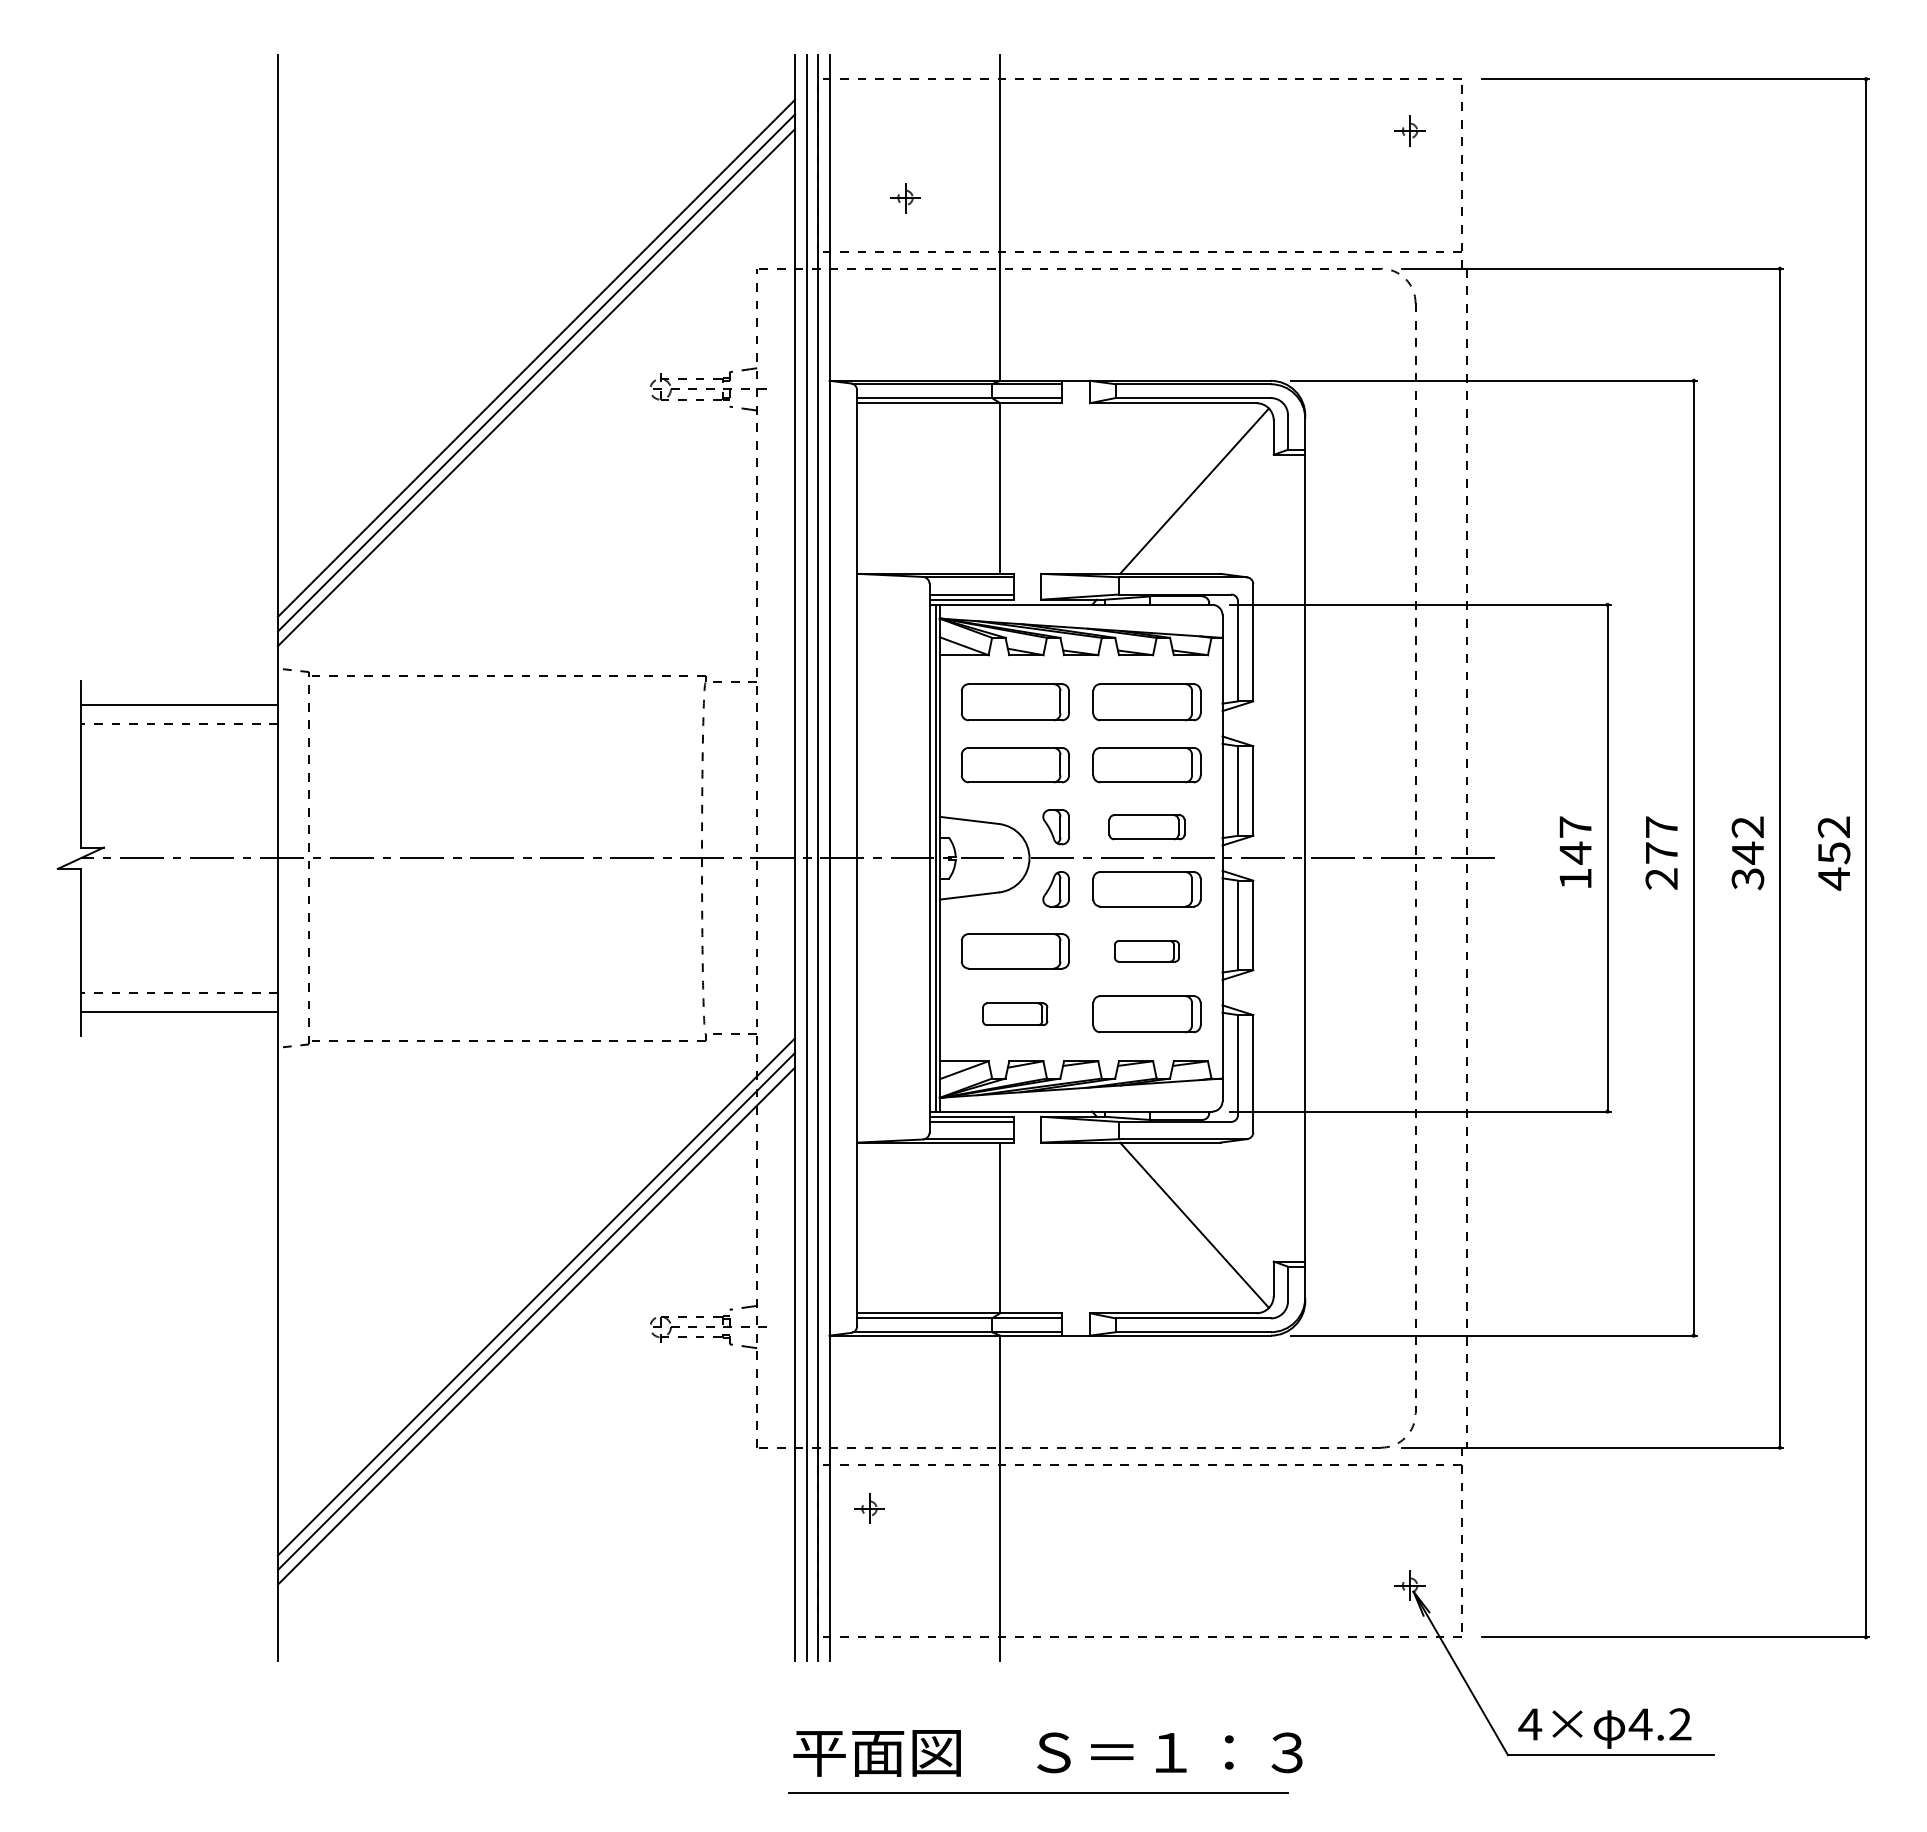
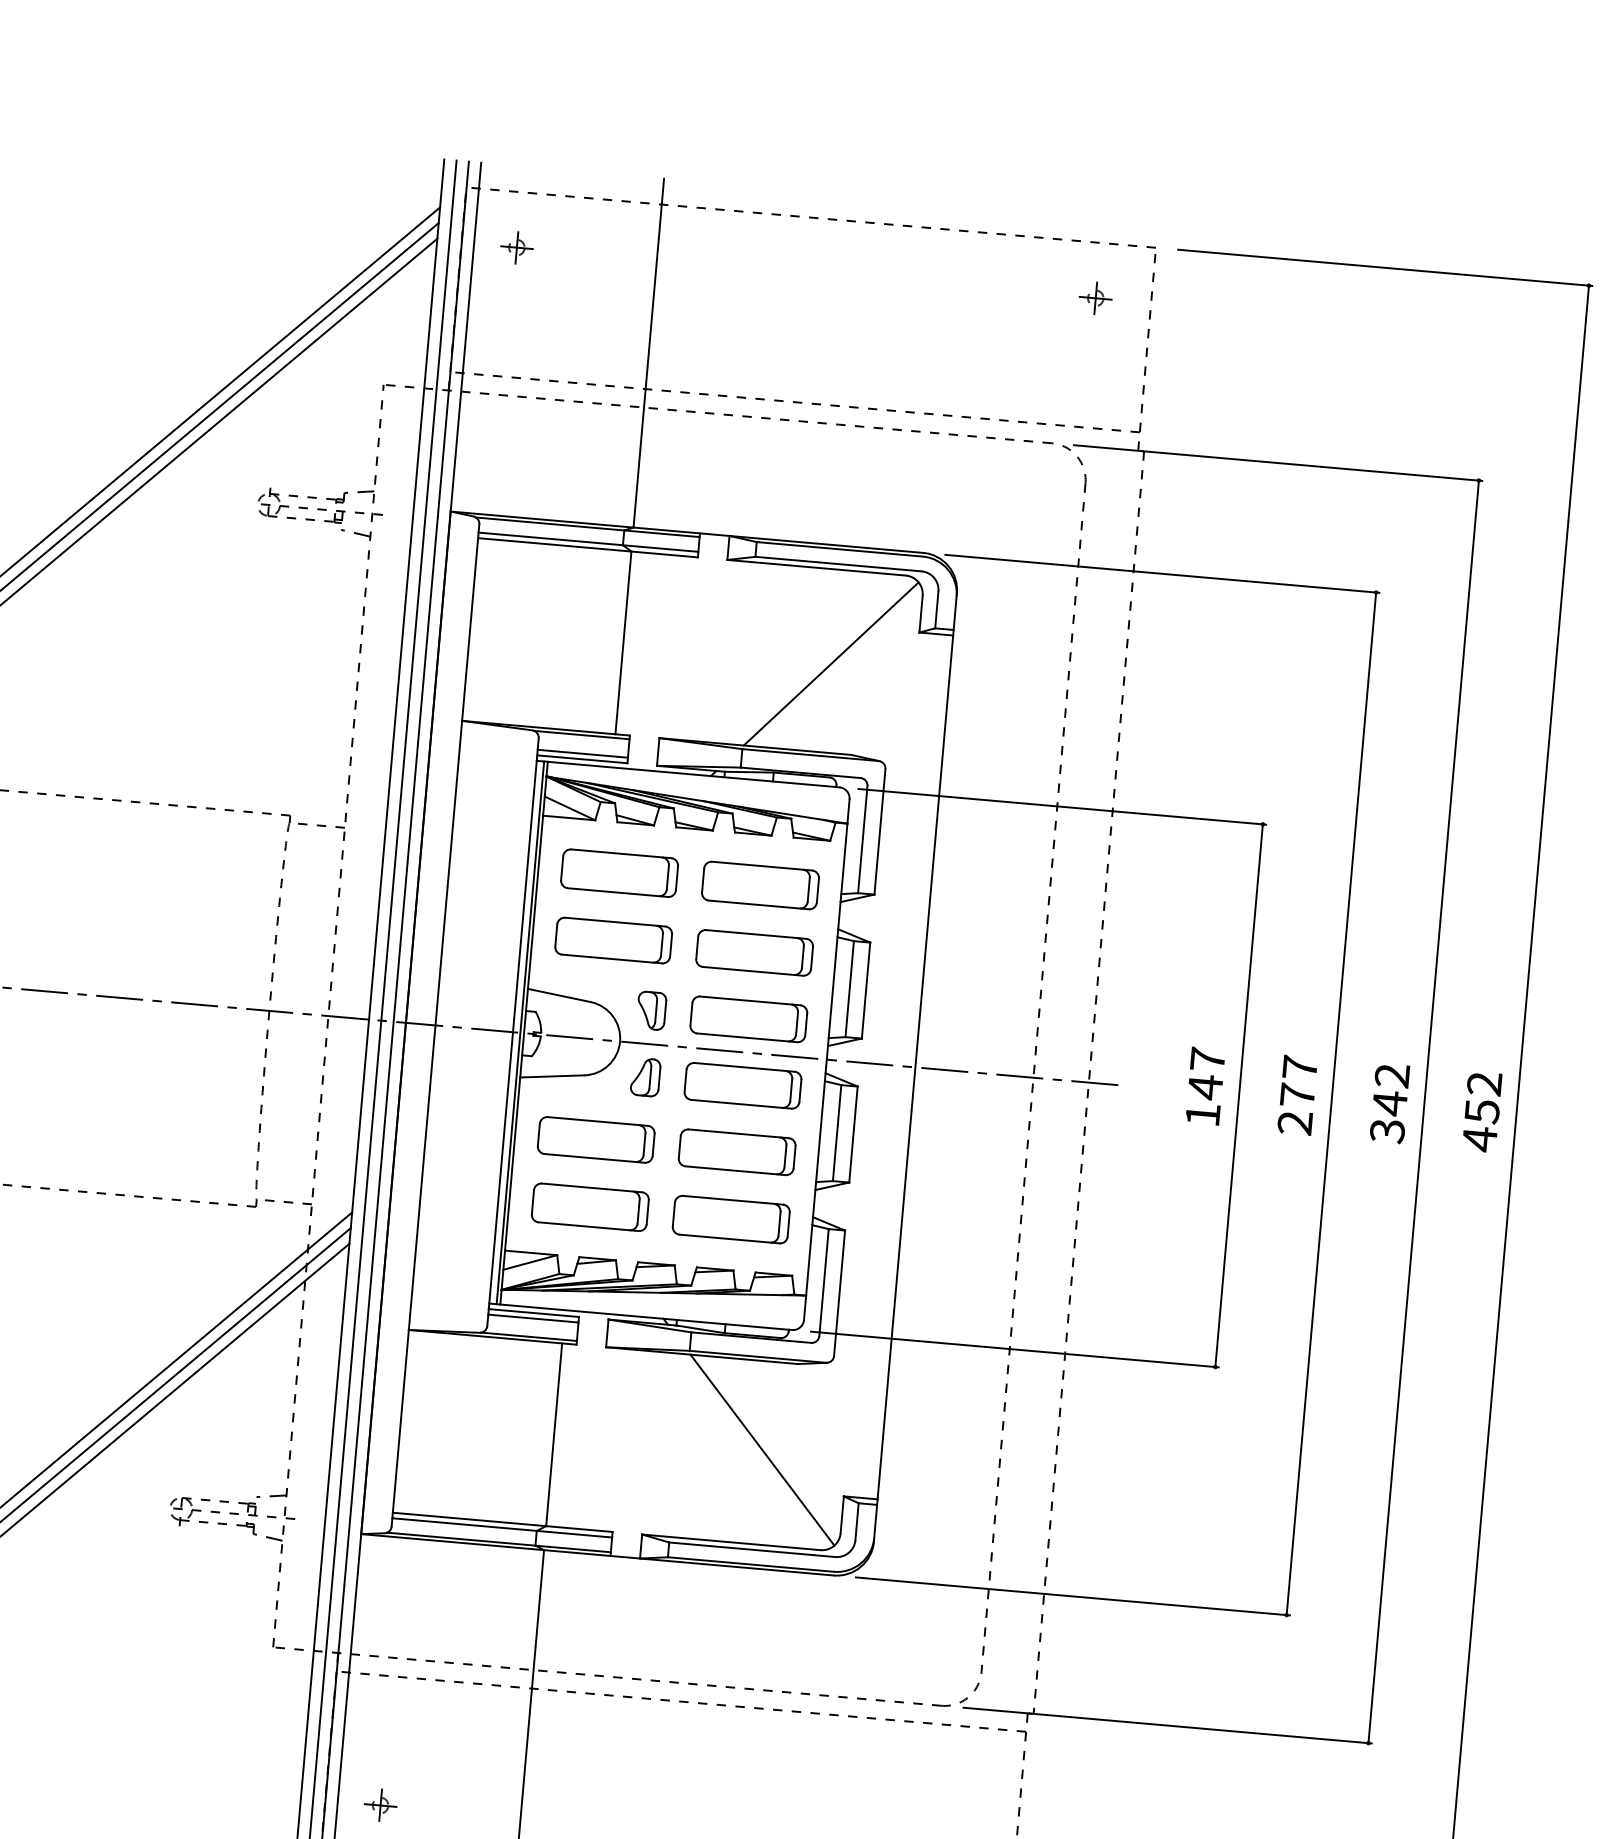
part: (905, 198) -> (516, 248), moved
part: (1146, 827) -> (748, 1019), size x1.43
part: (1146, 951) -> (736, 1152), size x1.67
part: (1014, 1014) -> (589, 1207), size x1.67
part: (869, 1508) -> (380, 1805), moved

